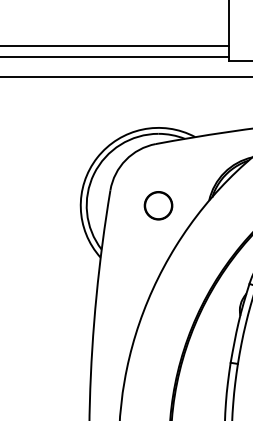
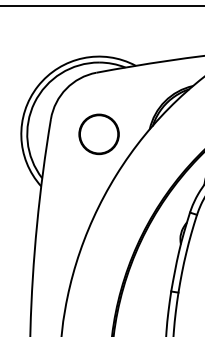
part: (158, 205) -> (99, 134), size x1.43

